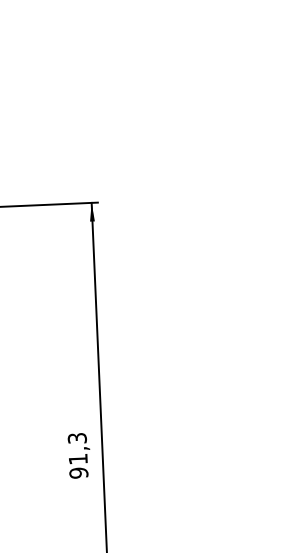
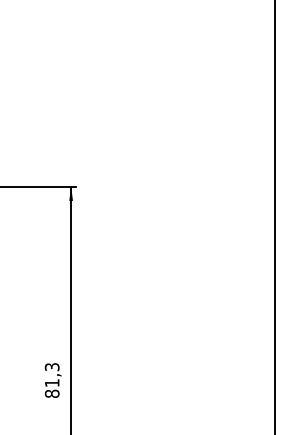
text: (79, 472) -> (52, 393), 91,3 -> 81,3

